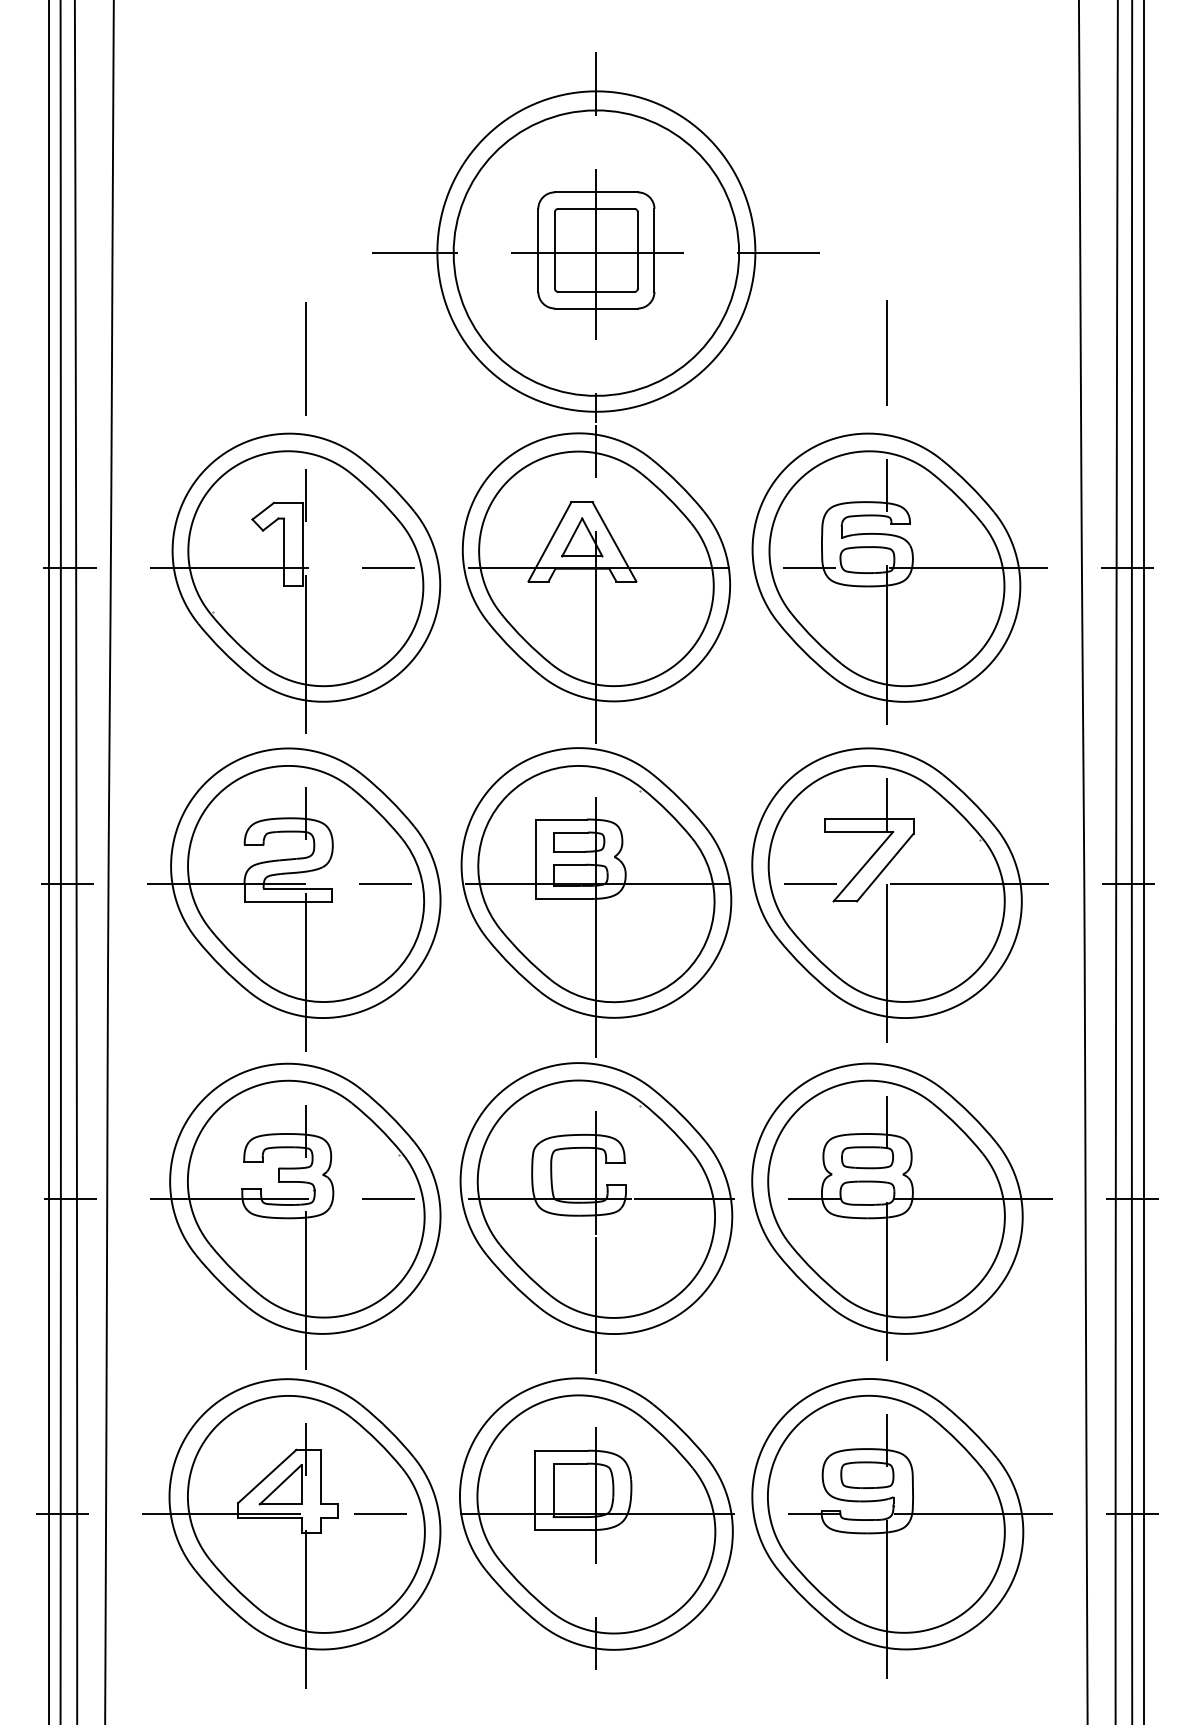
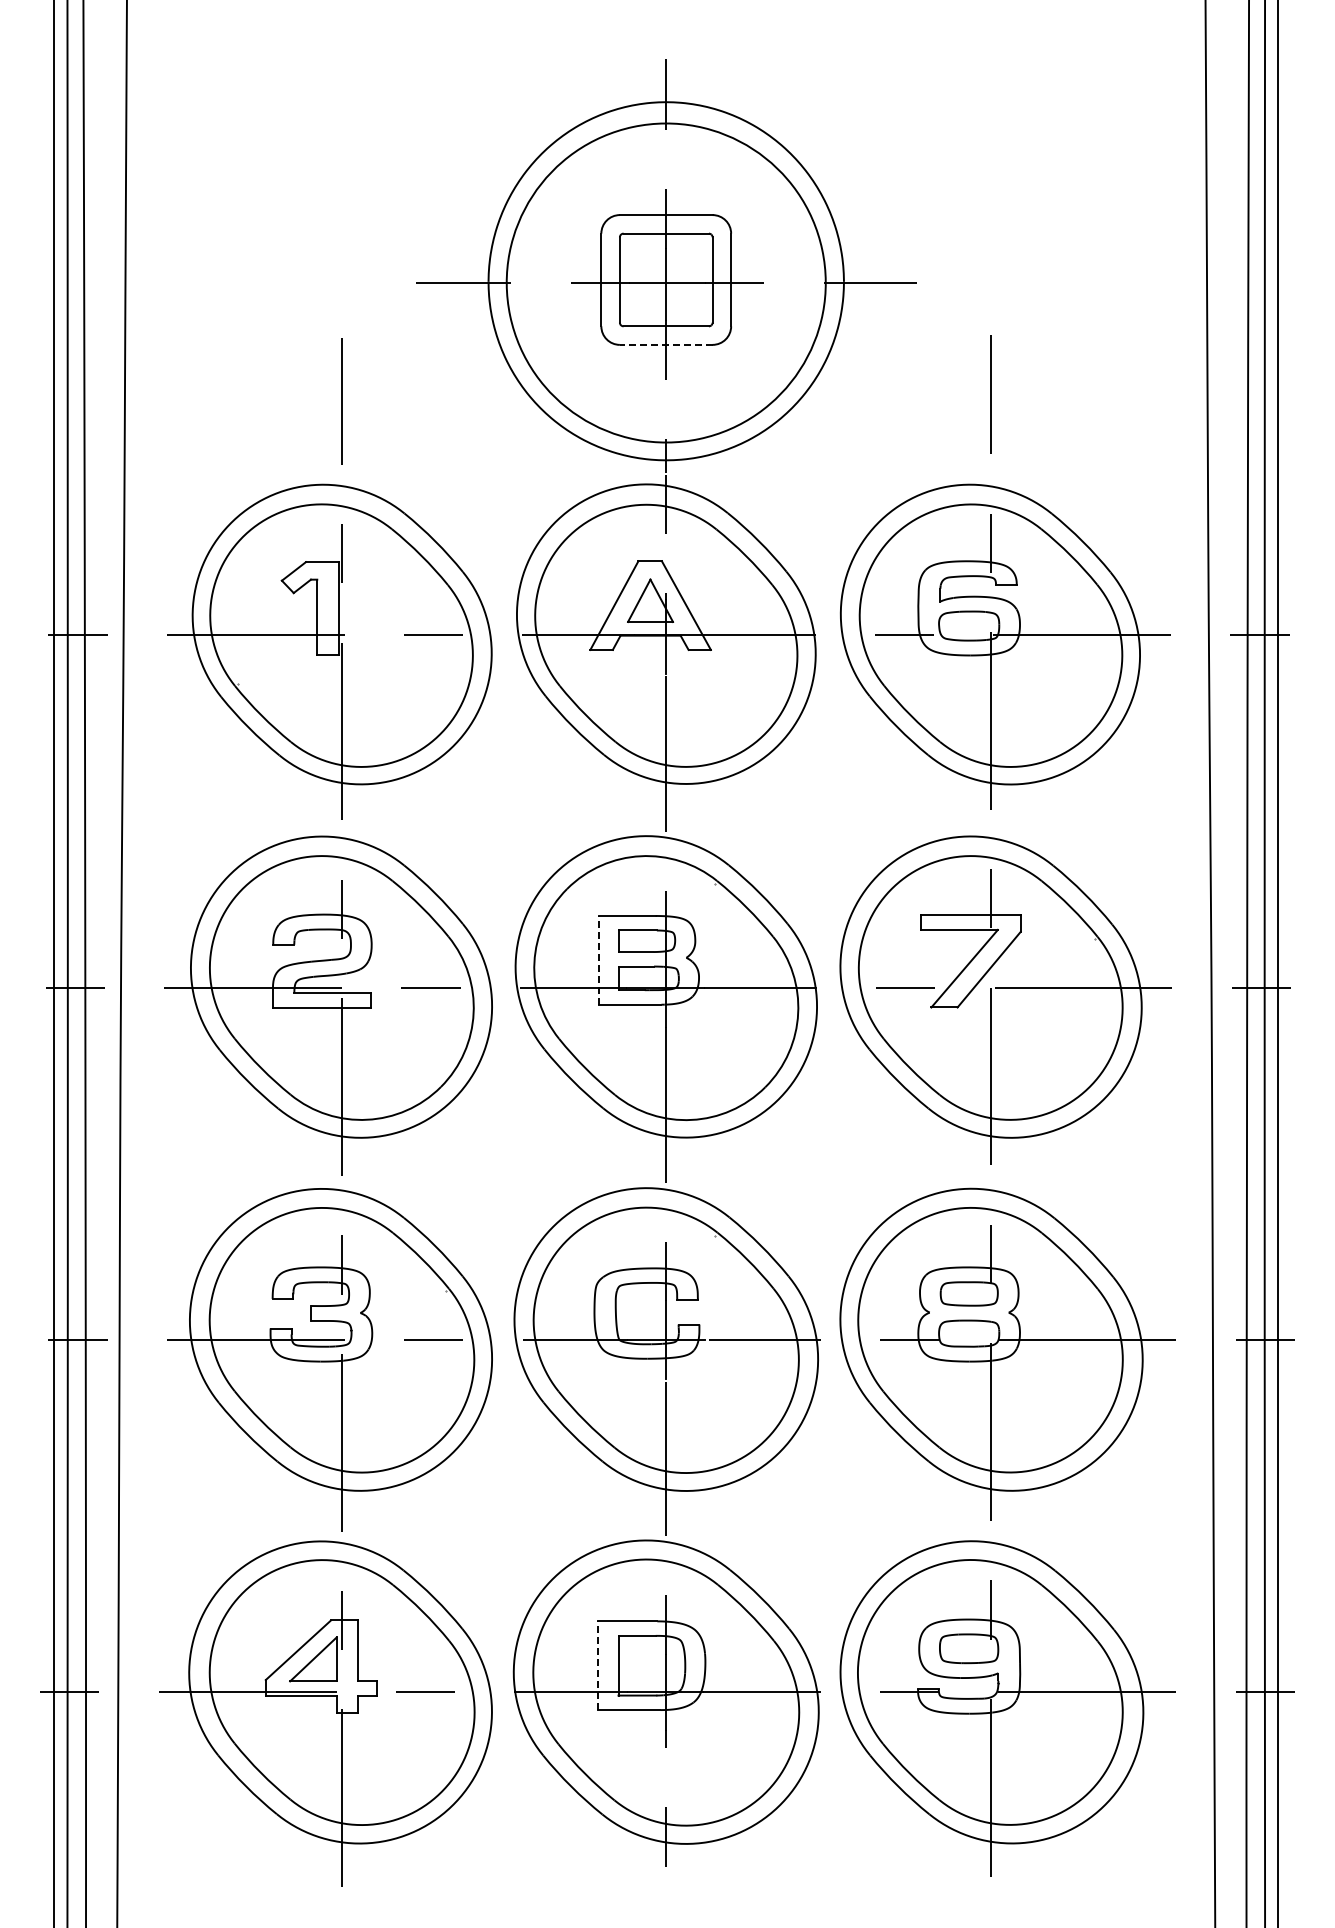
line: (595, 308) -> (665, 344), solid -> dashed
line: (535, 858) -> (598, 959), solid -> dashed
line: (534, 1490) -> (597, 1665), solid -> dashed

